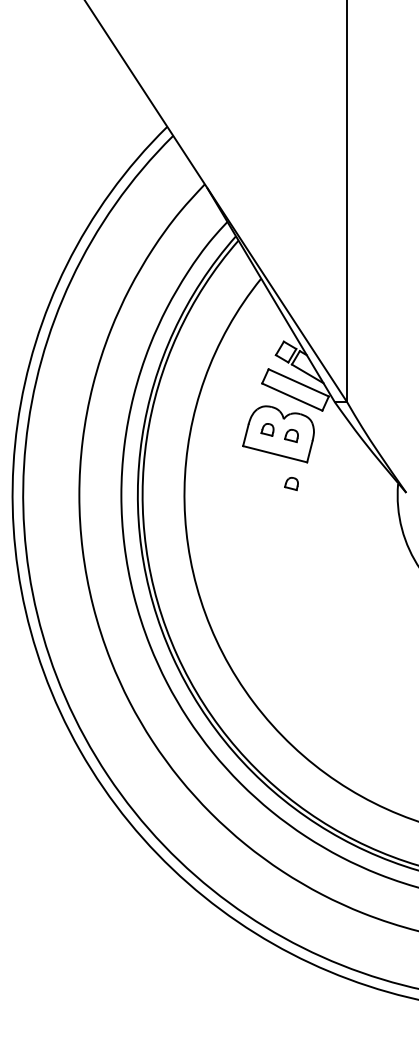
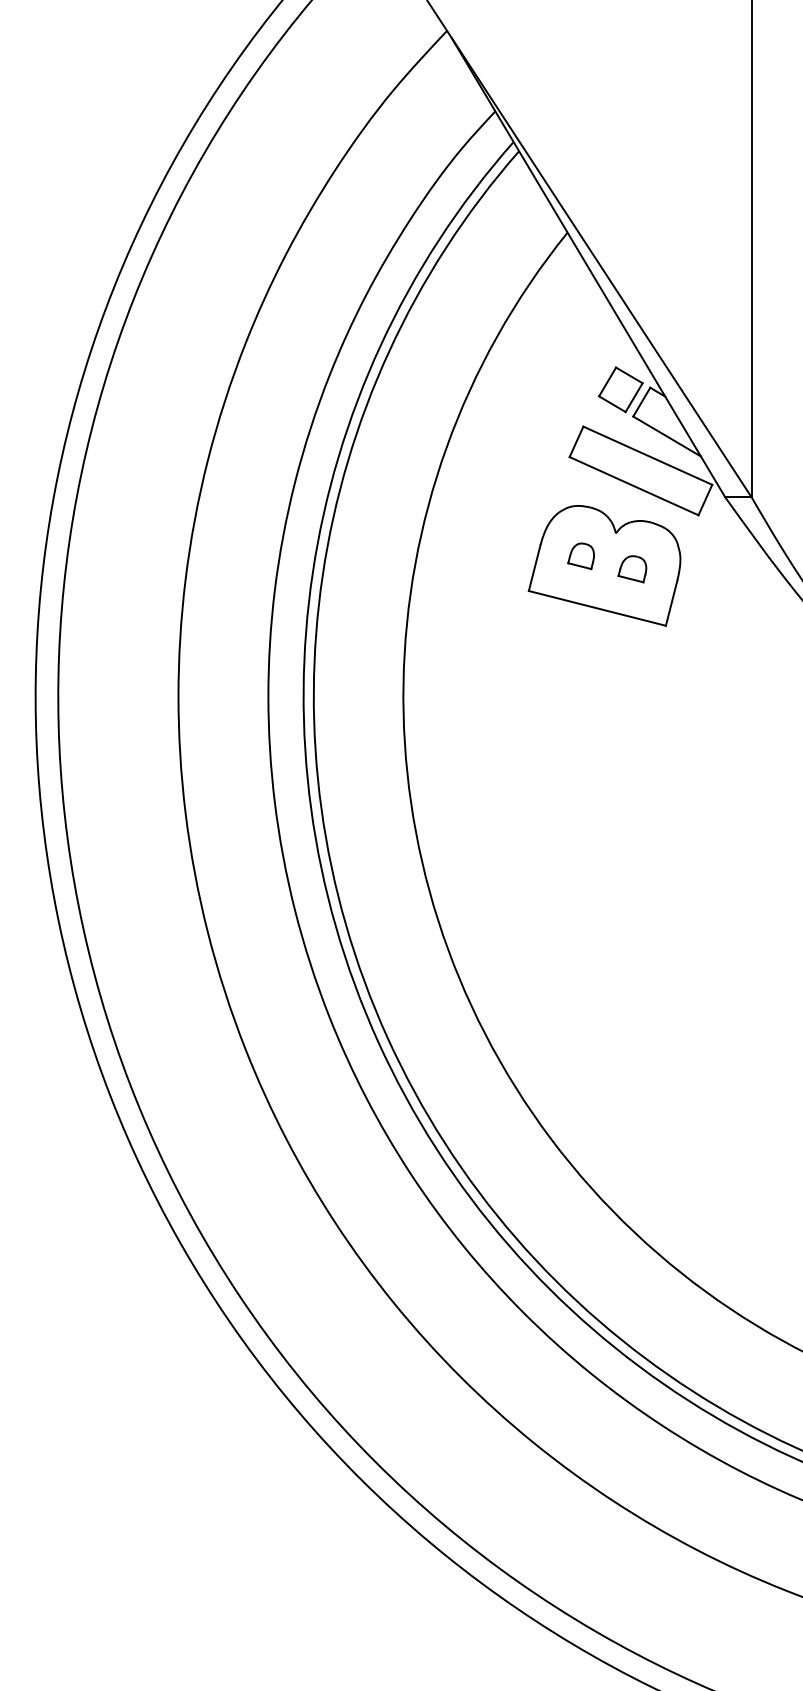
part: (291, 484) -> (632, 673), removed

